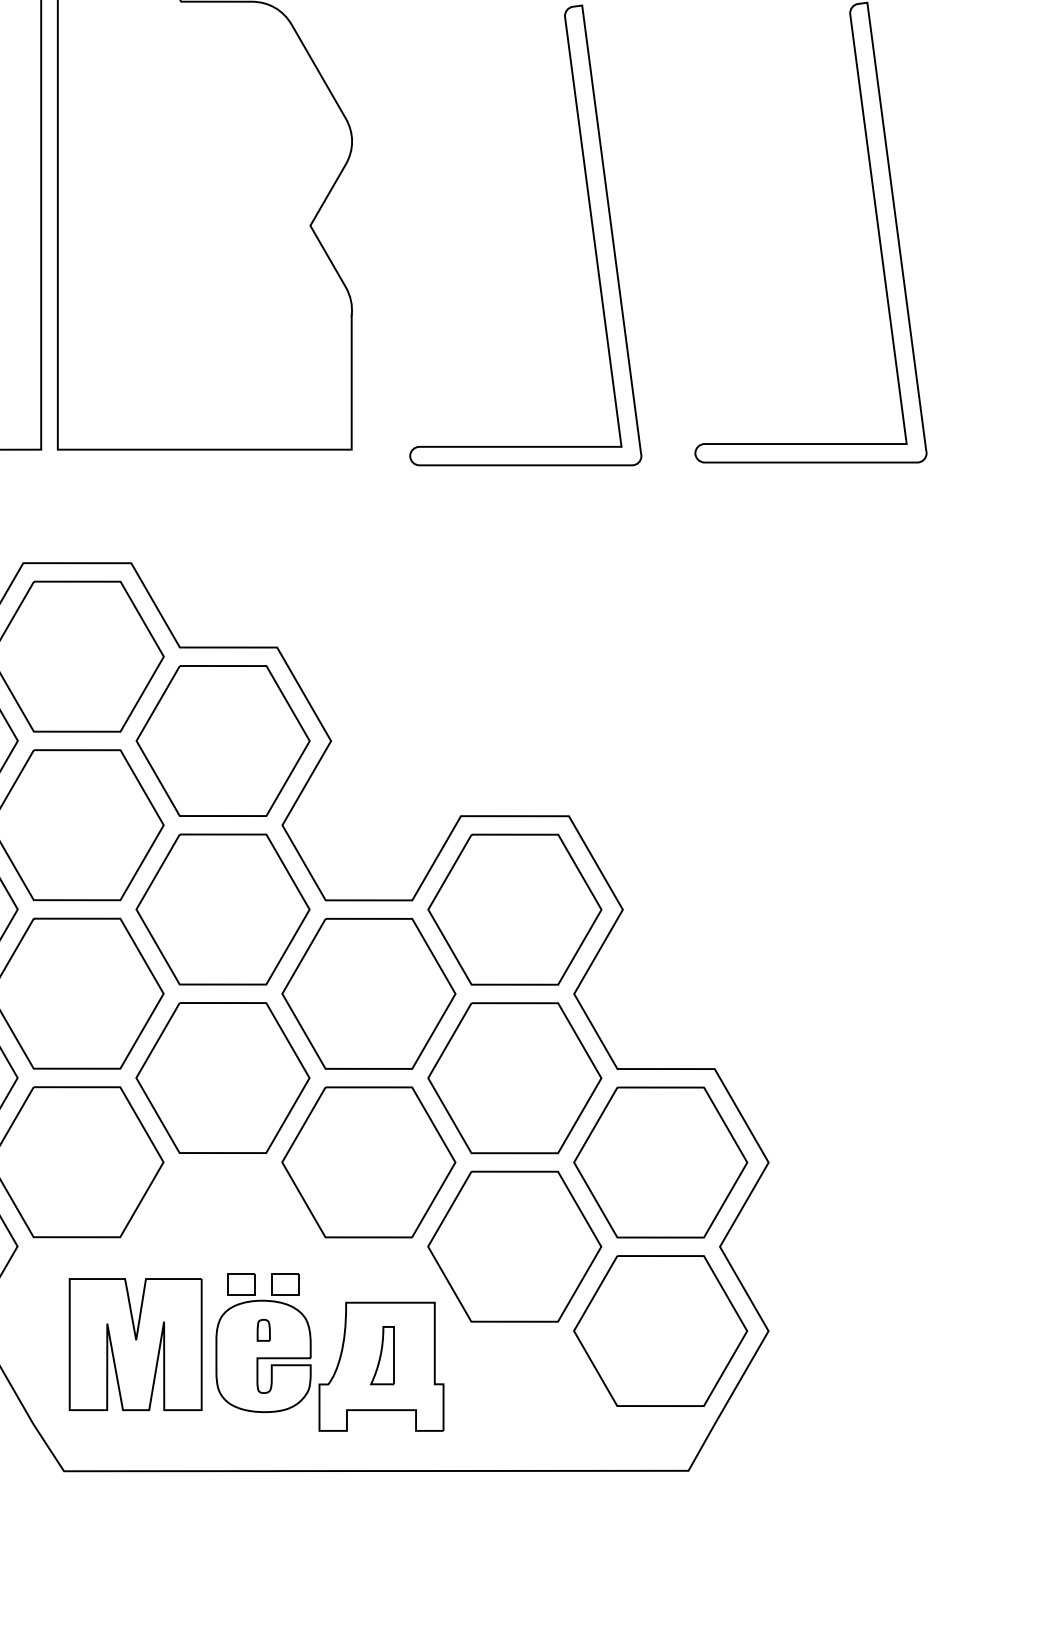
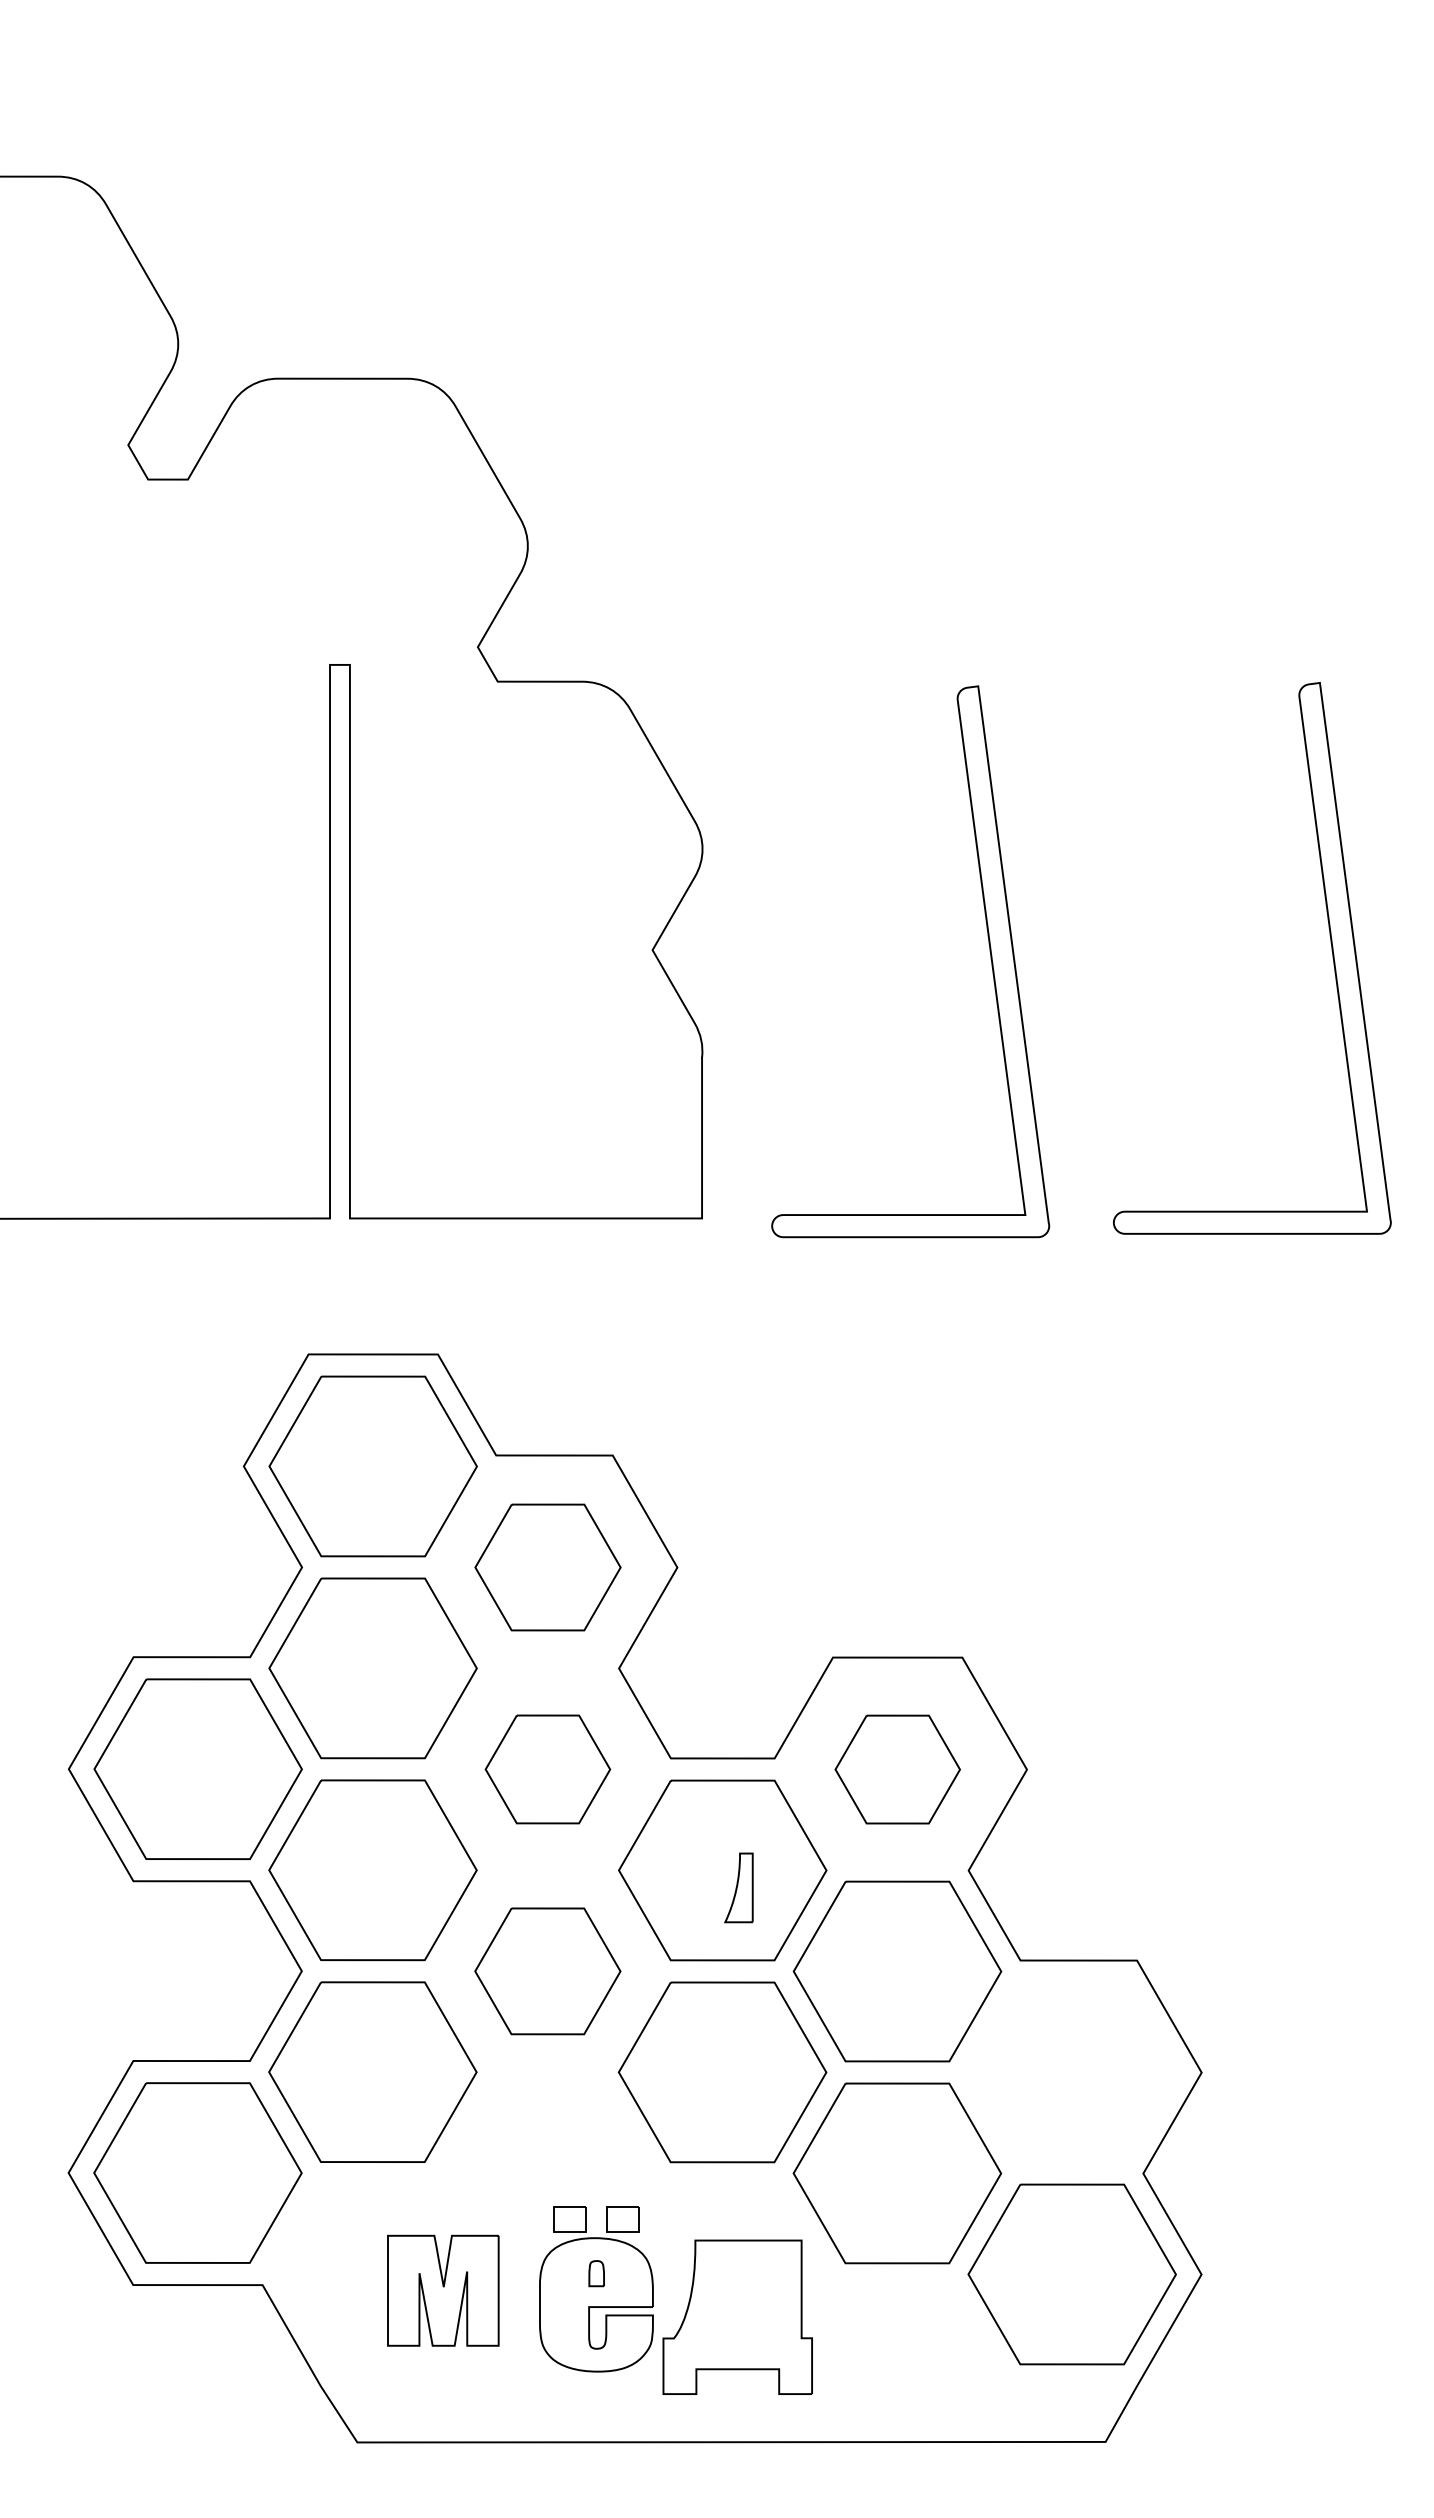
part: (222, 741) -> (547, 1567), size x0.7
part: (222, 909) -> (547, 1769), size x0.6
part: (514, 909) -> (897, 1769), size x0.6
part: (222, 1078) -> (547, 1971), size x0.7
part: (660, 1162) -> (1071, 2072), removed
part: (135, 1344) -> (443, 2290), size x0.7
part: (382, 1355) -> (738, 1887), moved

